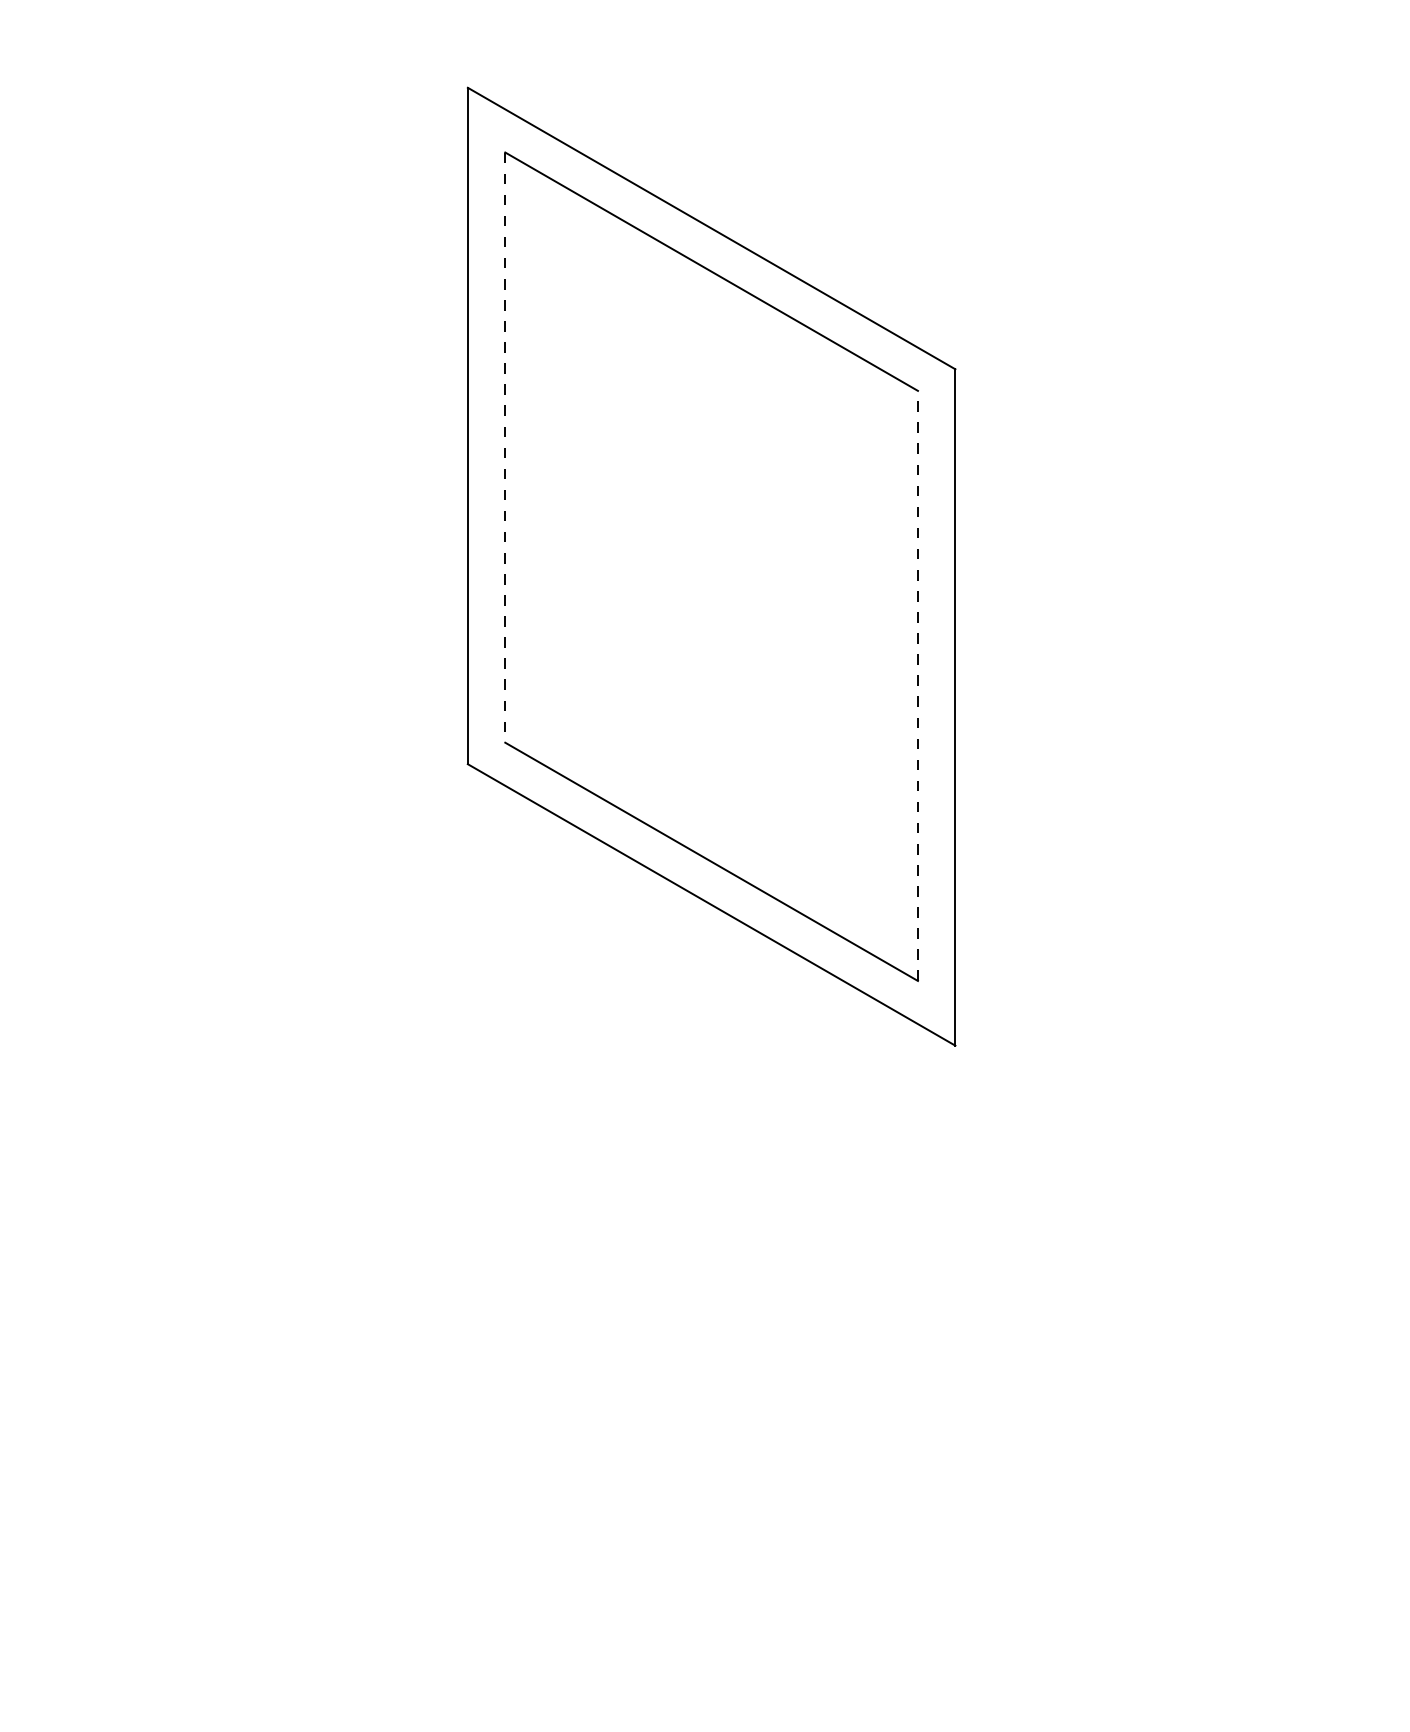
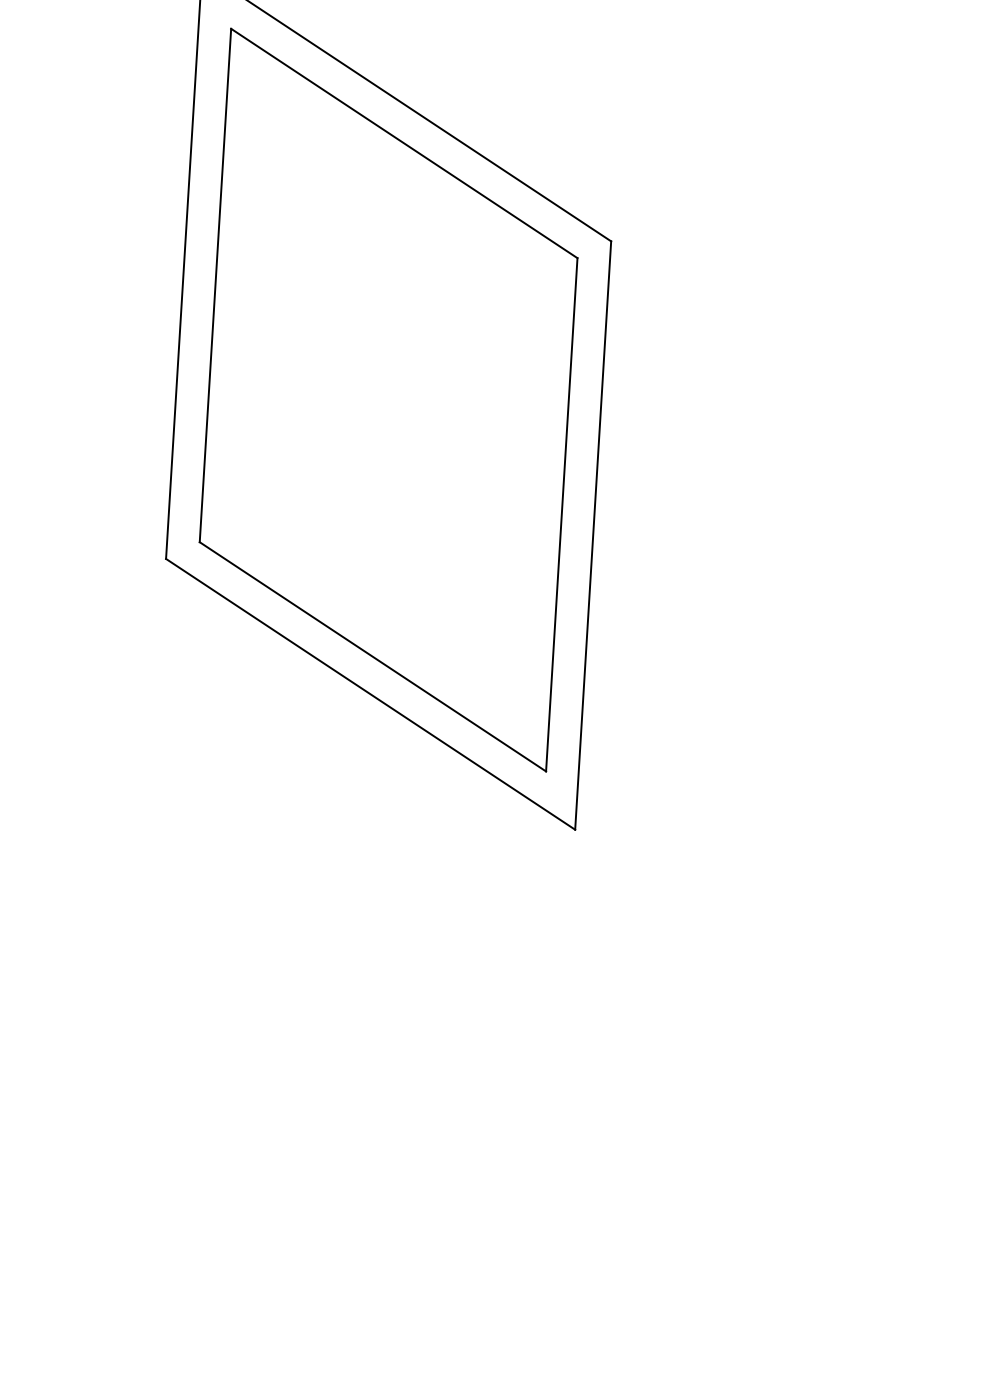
line: (505, 448) -> (215, 286), dashed -> solid
line: (917, 685) -> (561, 514), dashed -> solid

